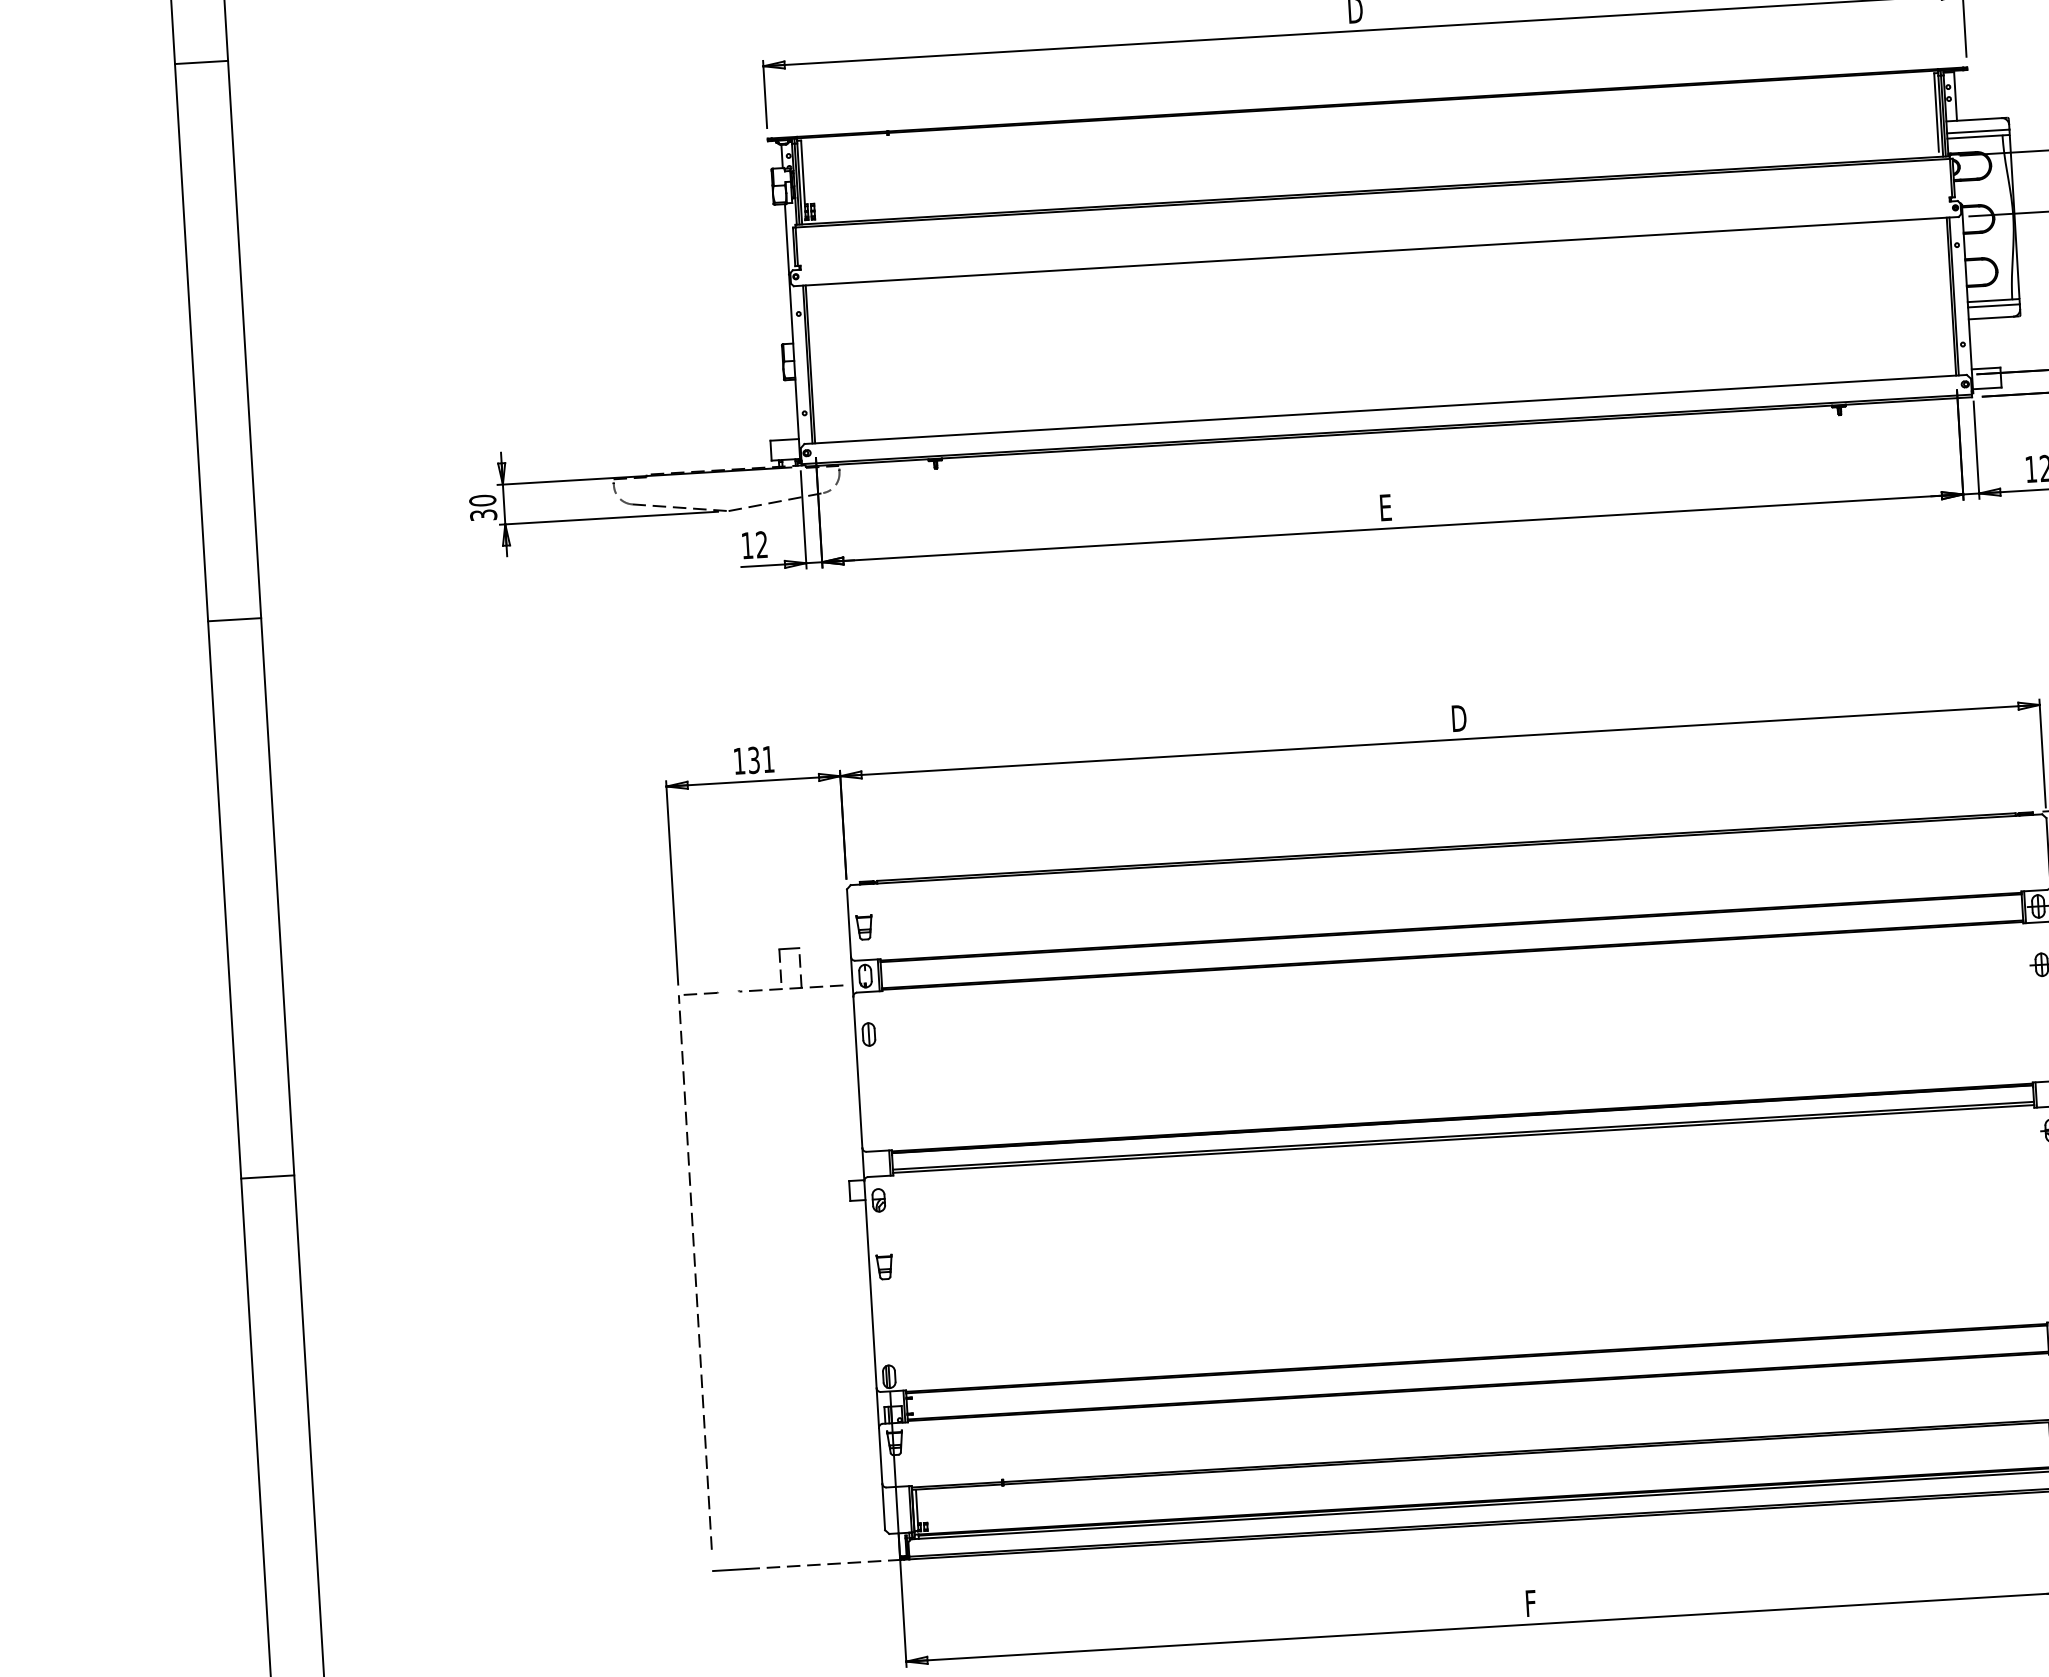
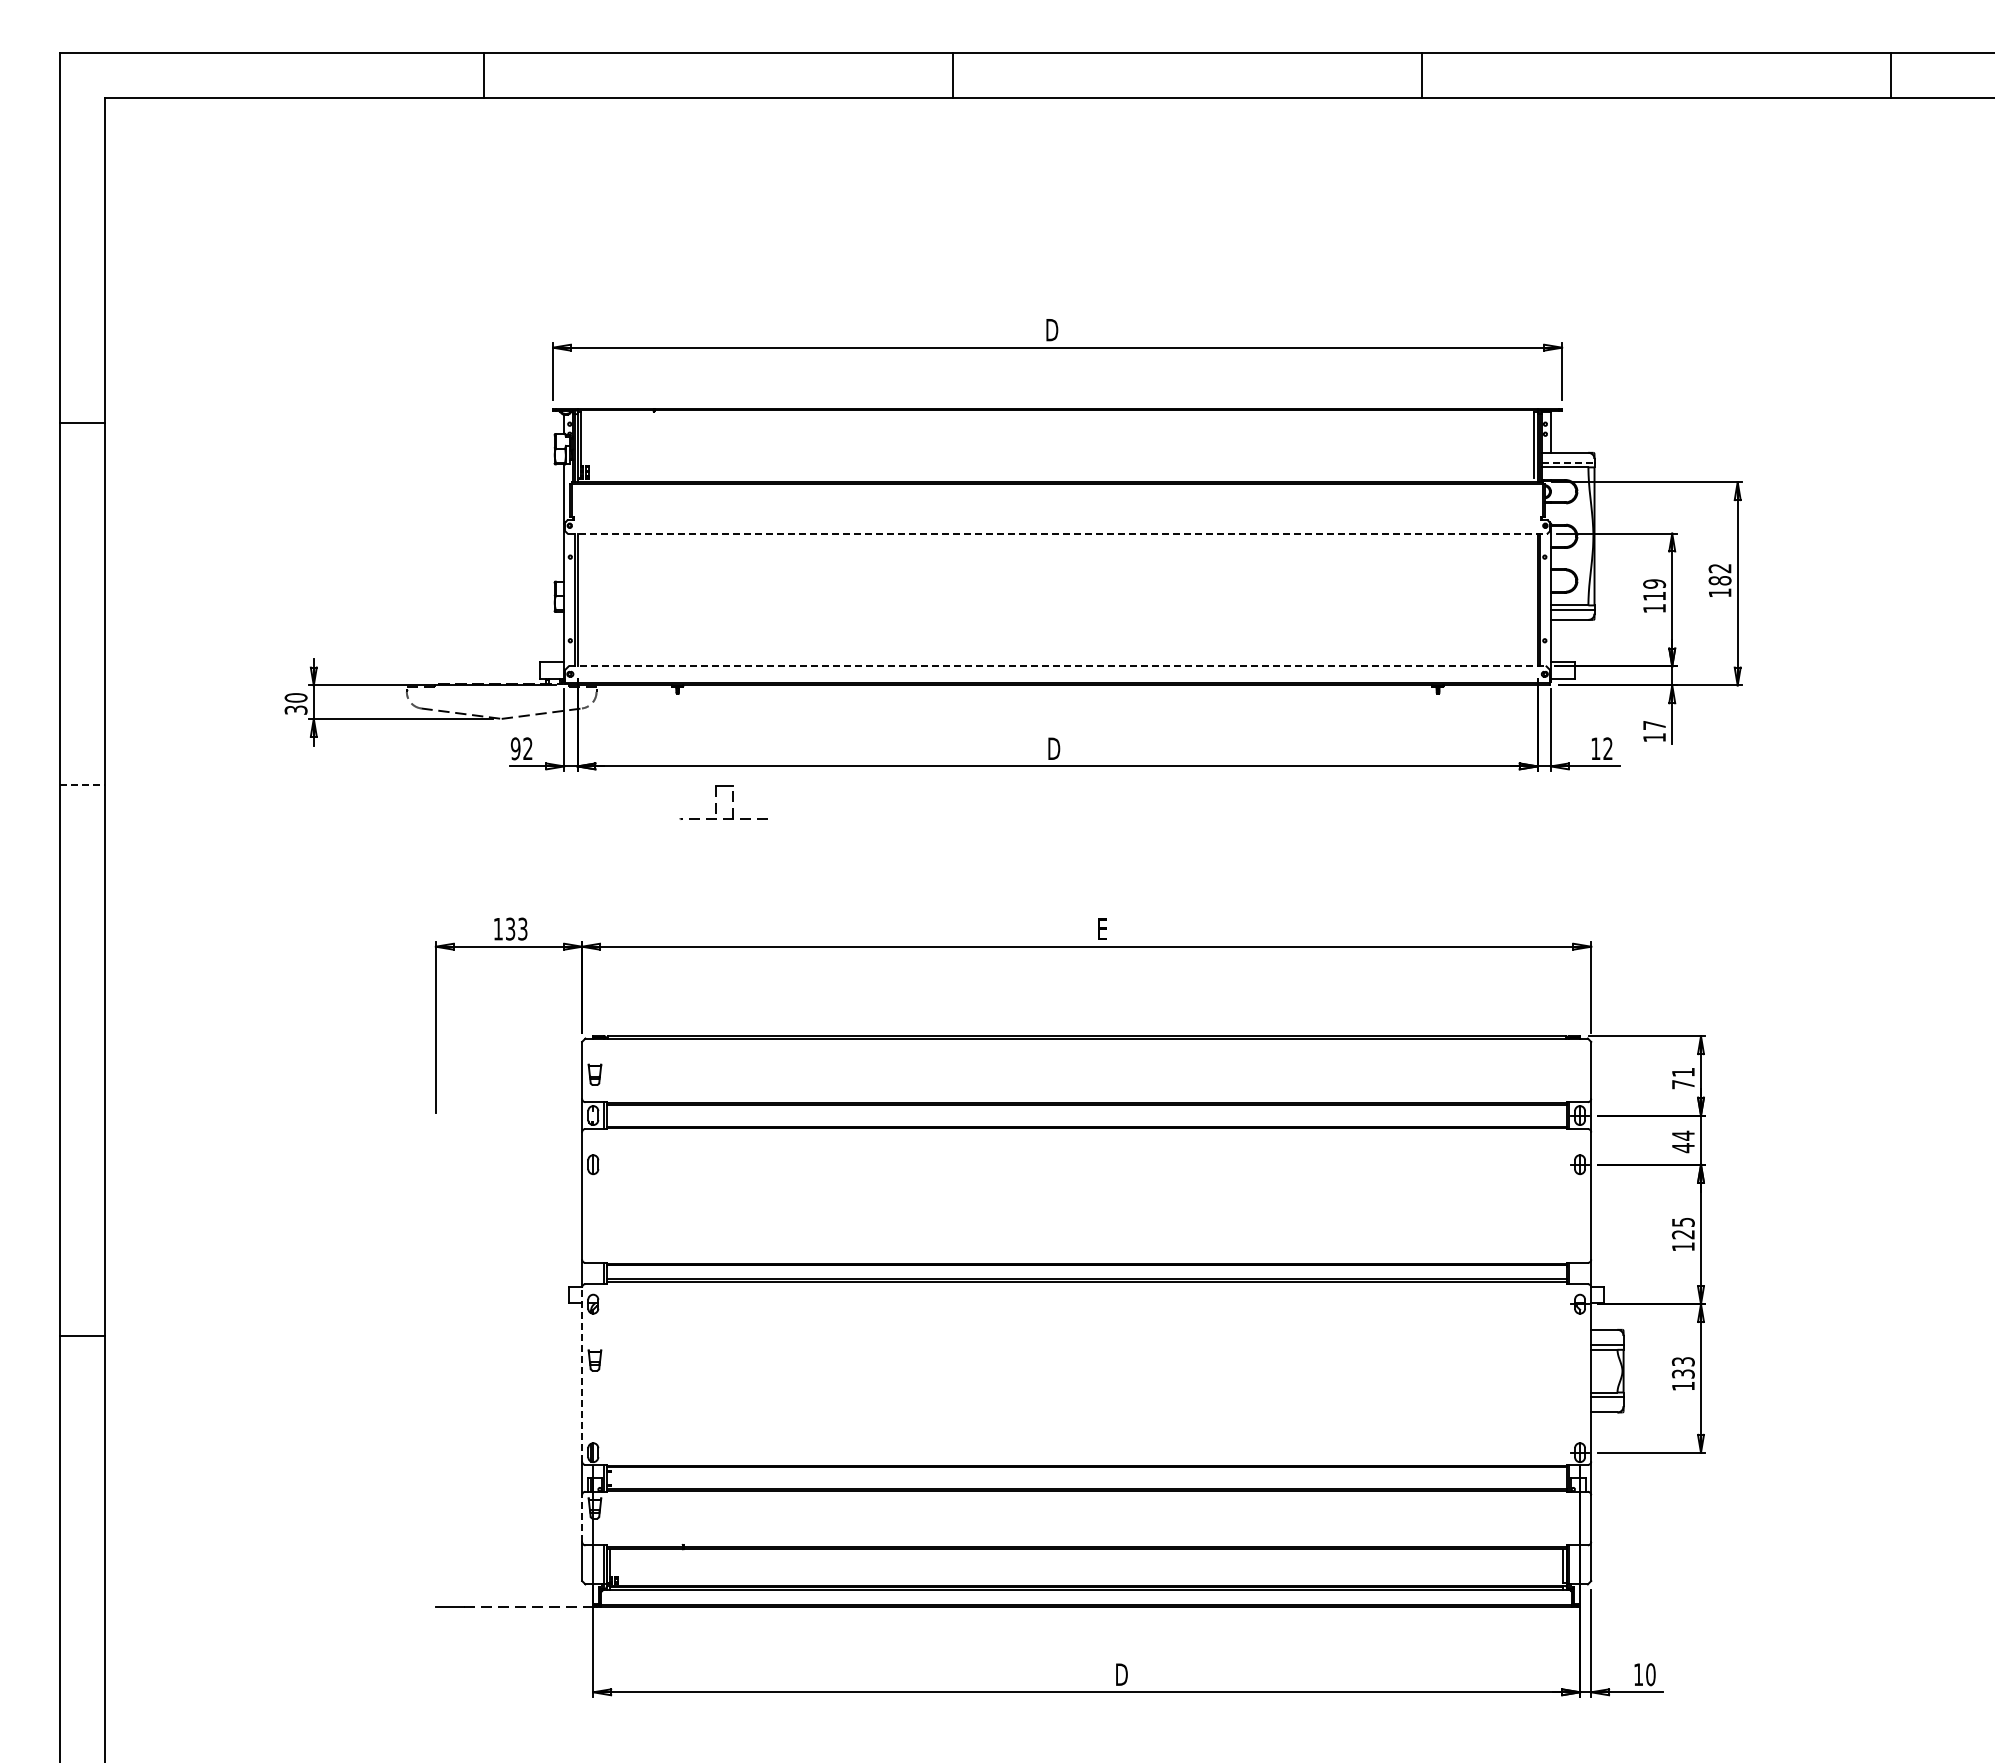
line: (200, 62) -> (81, 422), moved
line: (1978, 131) -> (1568, 462), solid -> dashed
line: (1377, 251) -> (1058, 533), solid -> dashed
line: (1385, 409) -> (1057, 666), solid -> dashed
text: (1387, 507) -> (1054, 748), E -> D
text: (747, 545) -> (515, 748), 12 -> 92
line: (235, 619) -> (82, 785), solid -> dashed
text: (1458, 718) -> (1103, 929), D -> E
text: (768, 758) -> (522, 928), 131 -> 133
part: (780, 970) -> (716, 803), moved
line: (266, 1177) -> (81, 1336), moved
part: (696, 1273) -> (436, 1356), removed
line: (870, 1284) -> (582, 1374), solid -> dashed
line: (881, 1455) -> (582, 1518), solid -> dashed
text: (1532, 1603) -> (1121, 1674), F -> D

